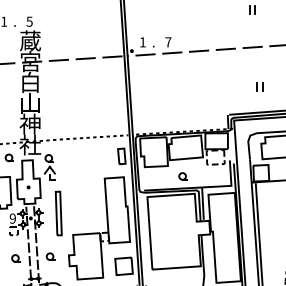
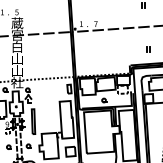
text: (30, 123) -> (17, 70), 神 -> 山

